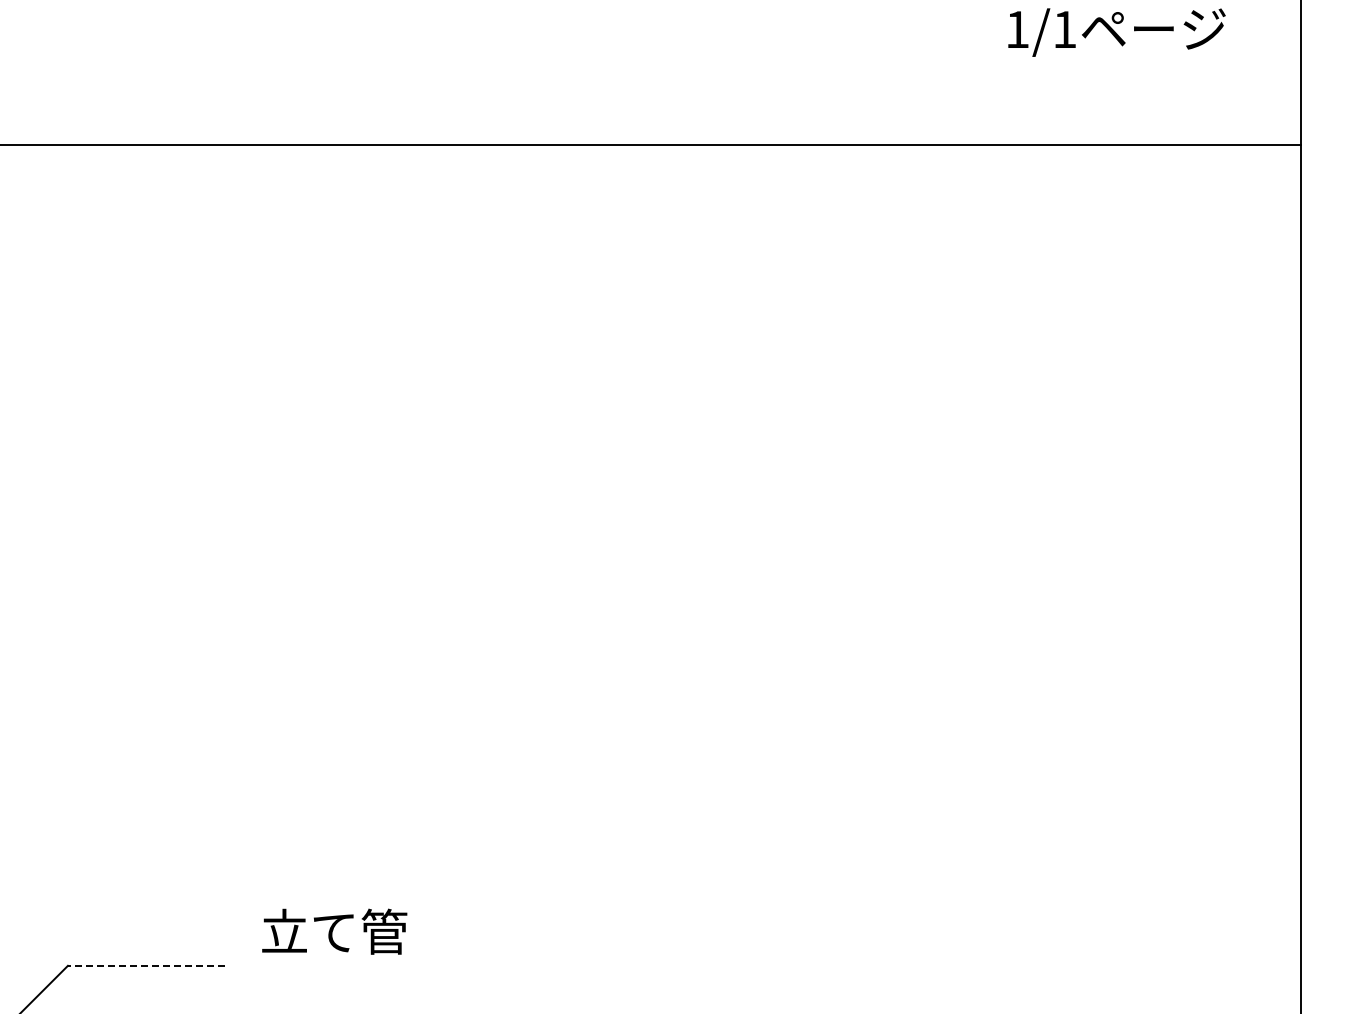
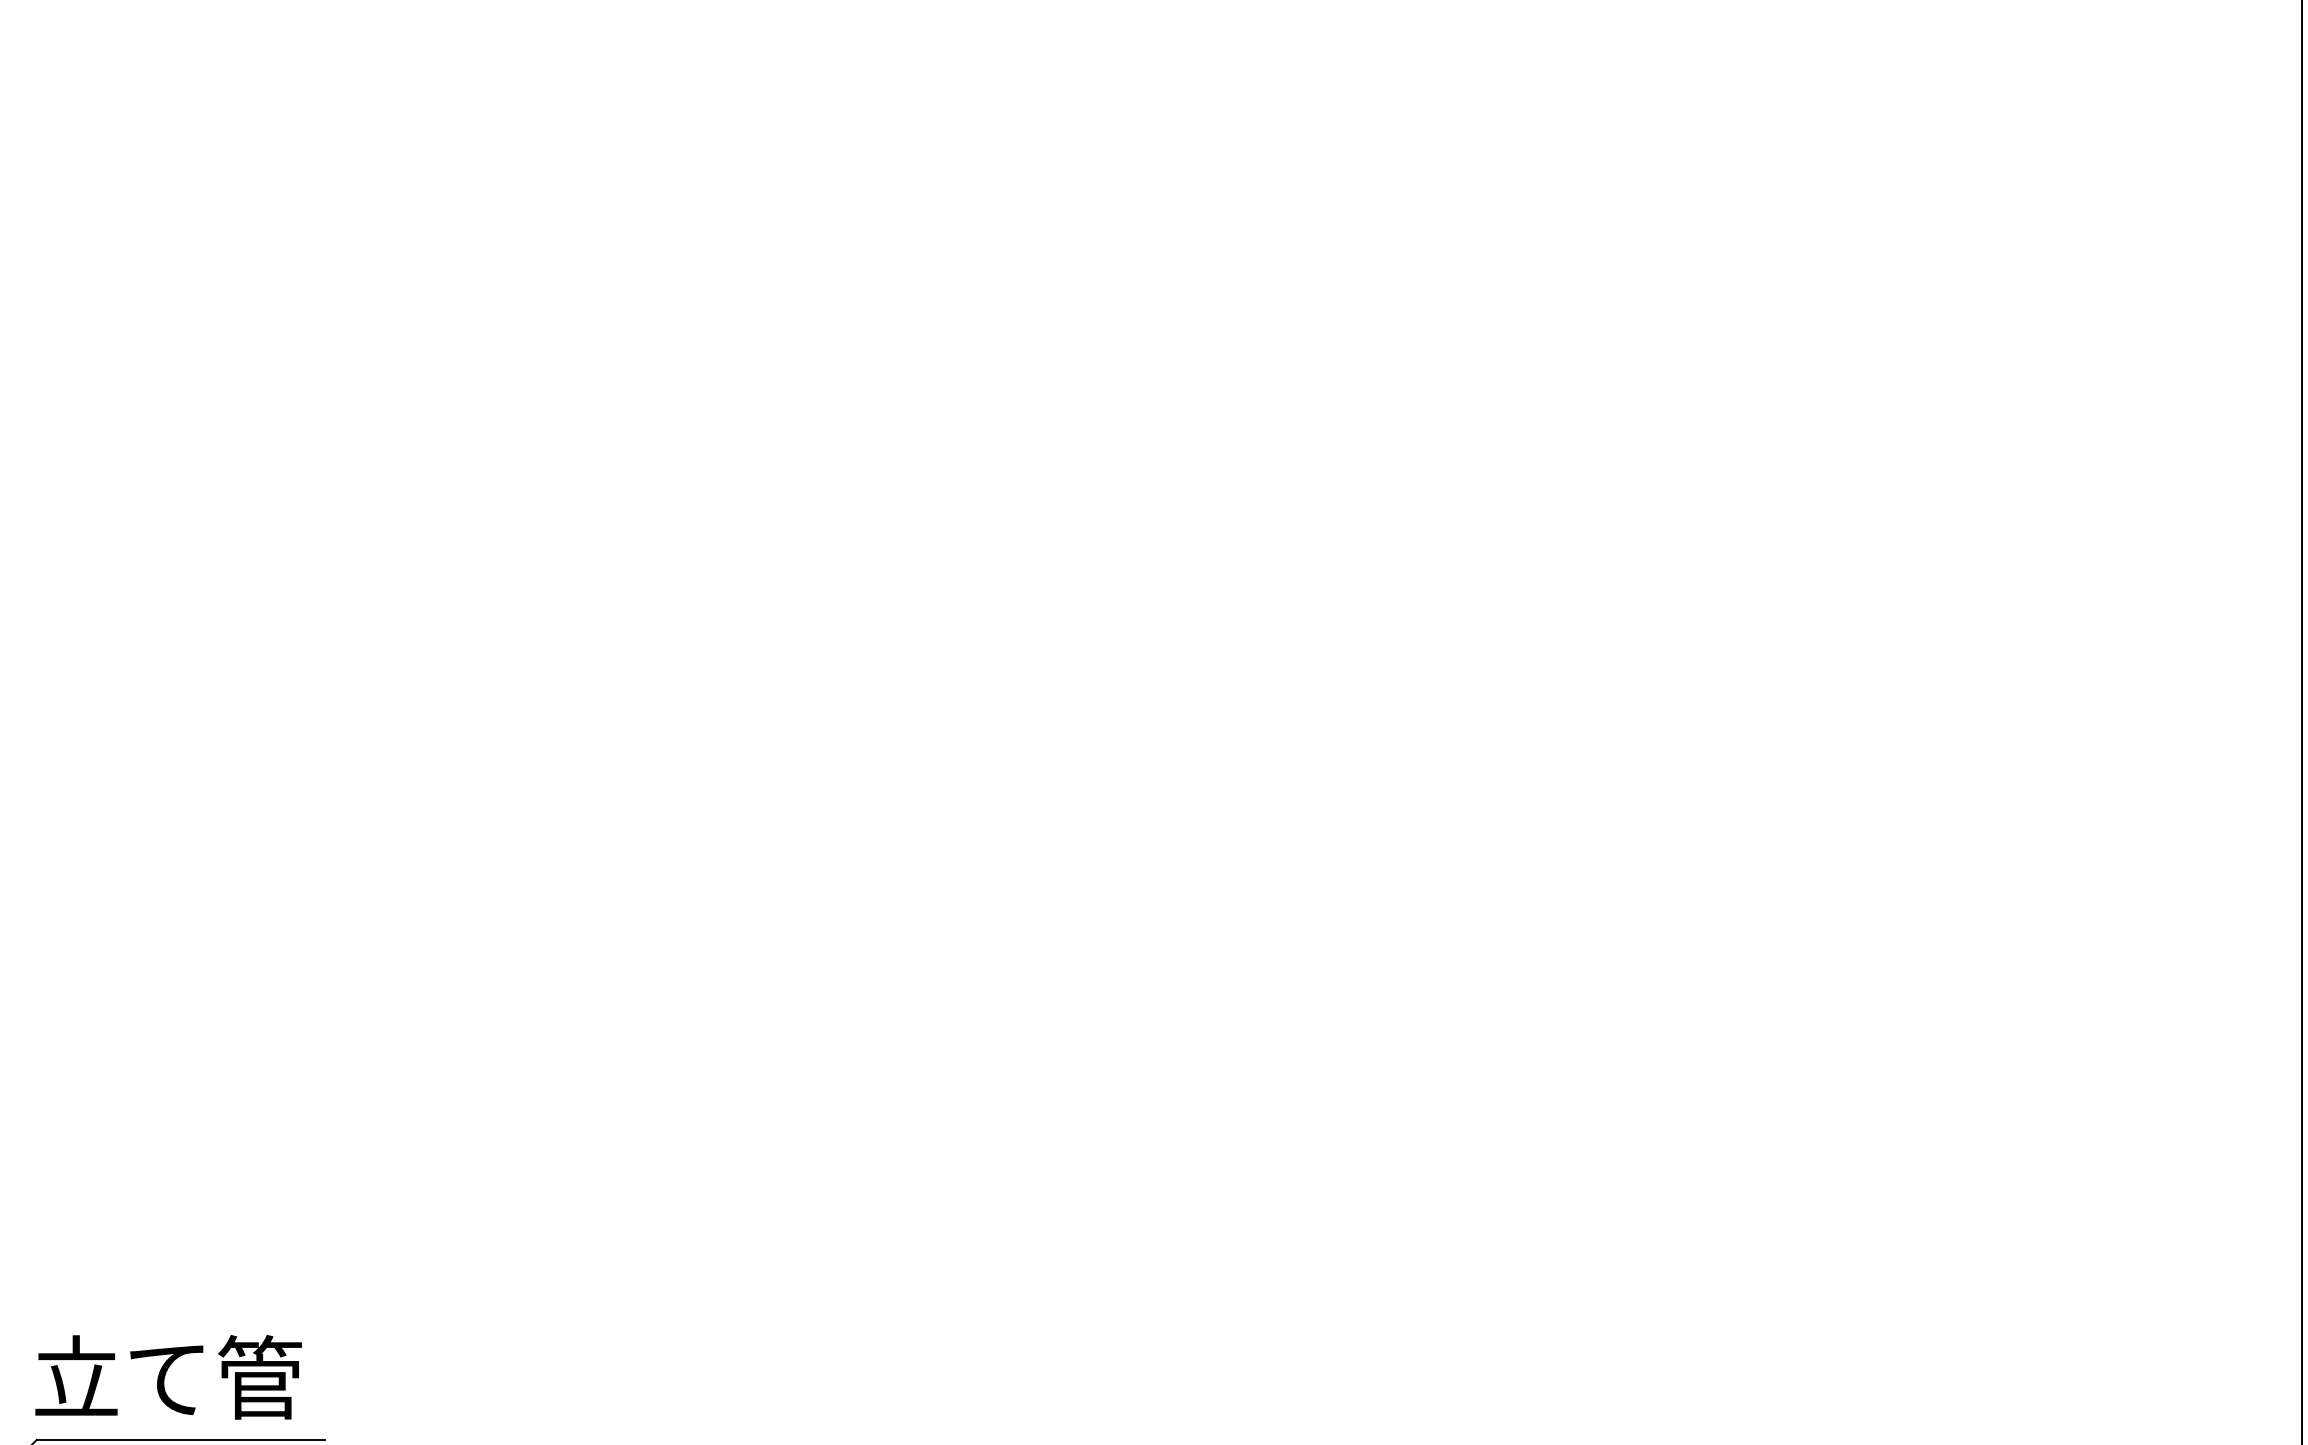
text: (334, 931) -> (168, 1376), moved
line: (145, 965) -> (179, 1439), dashed -> solid

